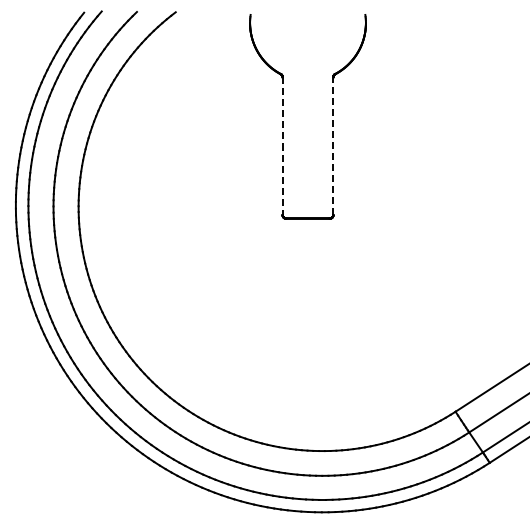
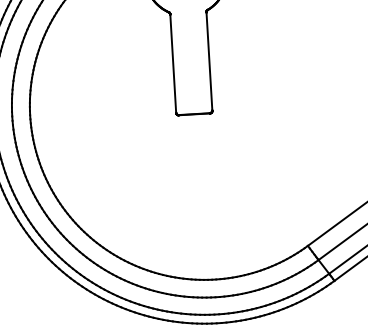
line: (282, 146) -> (173, 63), dashed -> solid
line: (333, 146) -> (209, 61), dashed -> solid

